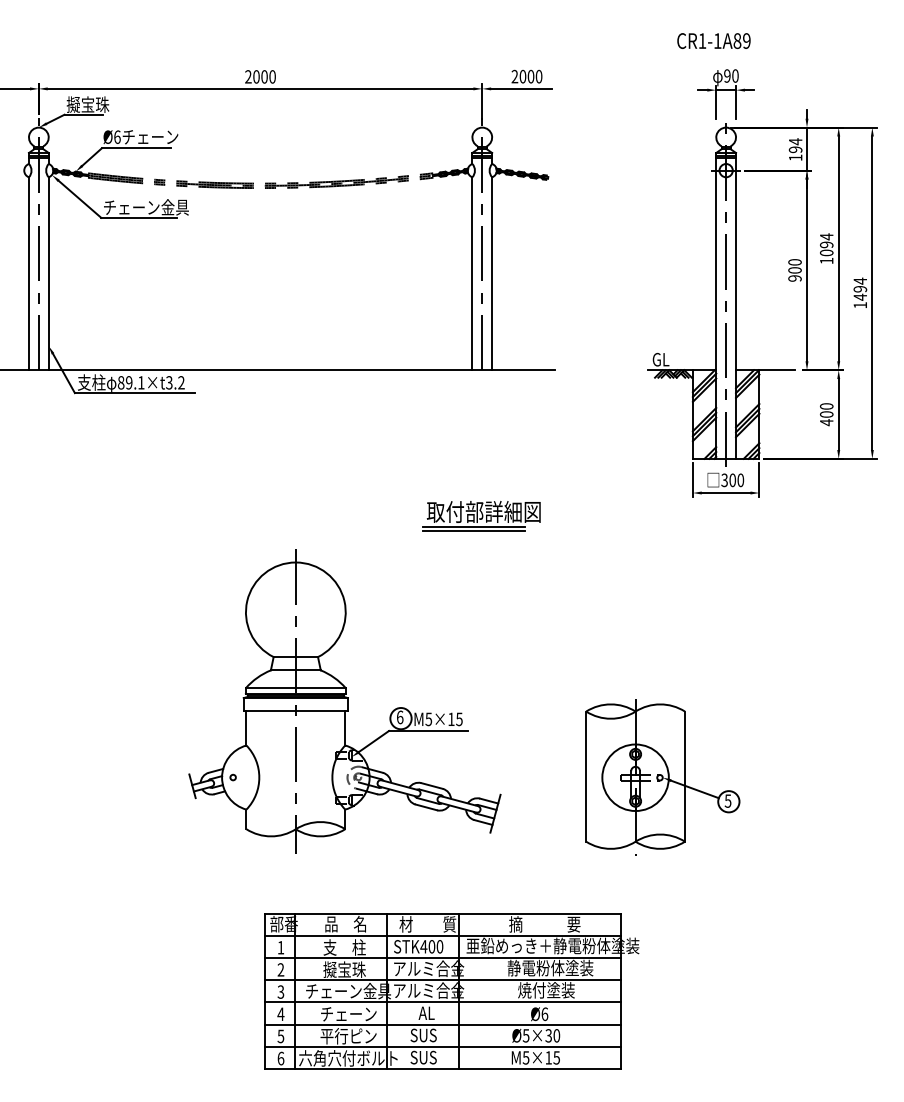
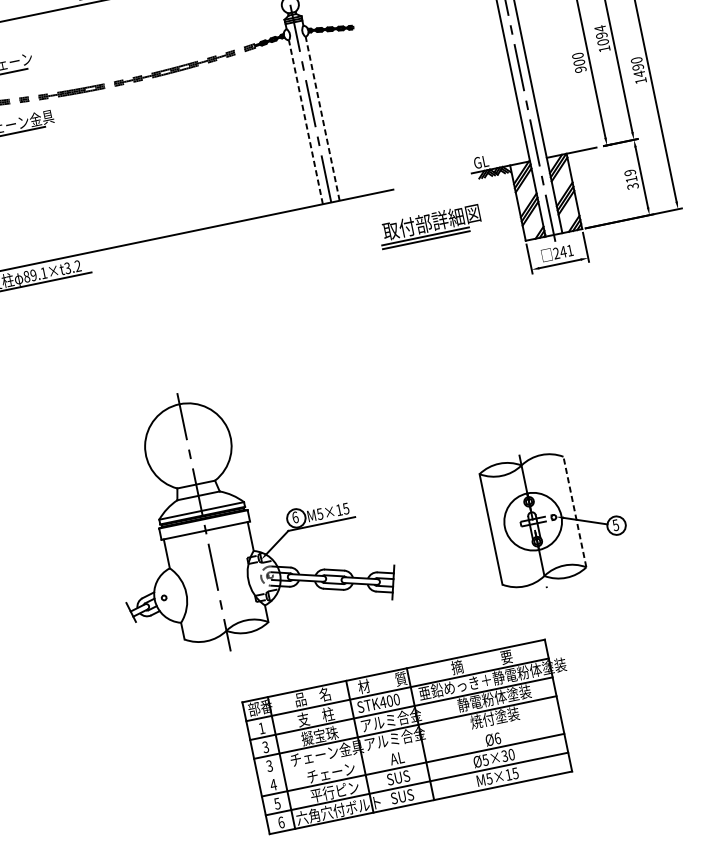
line: (472, 273) -> (305, 122), solid -> dashed
line: (492, 273) -> (322, 118), solid -> dashed
text: (860, 280) -> (636, 59), 1494 -> 1490
text: (826, 414) -> (631, 179), 400 -> 319
text: (732, 480) -> (563, 252), 300 -> 241
part: (481, 516) -> (430, 226), moved
part: (344, 701) -> (245, 513), moved
line: (684, 776) -> (574, 512), solid -> dashed
text: (280, 969) -> (265, 746), 2 -> 3
line: (443, 1002) -> (409, 746), removed

